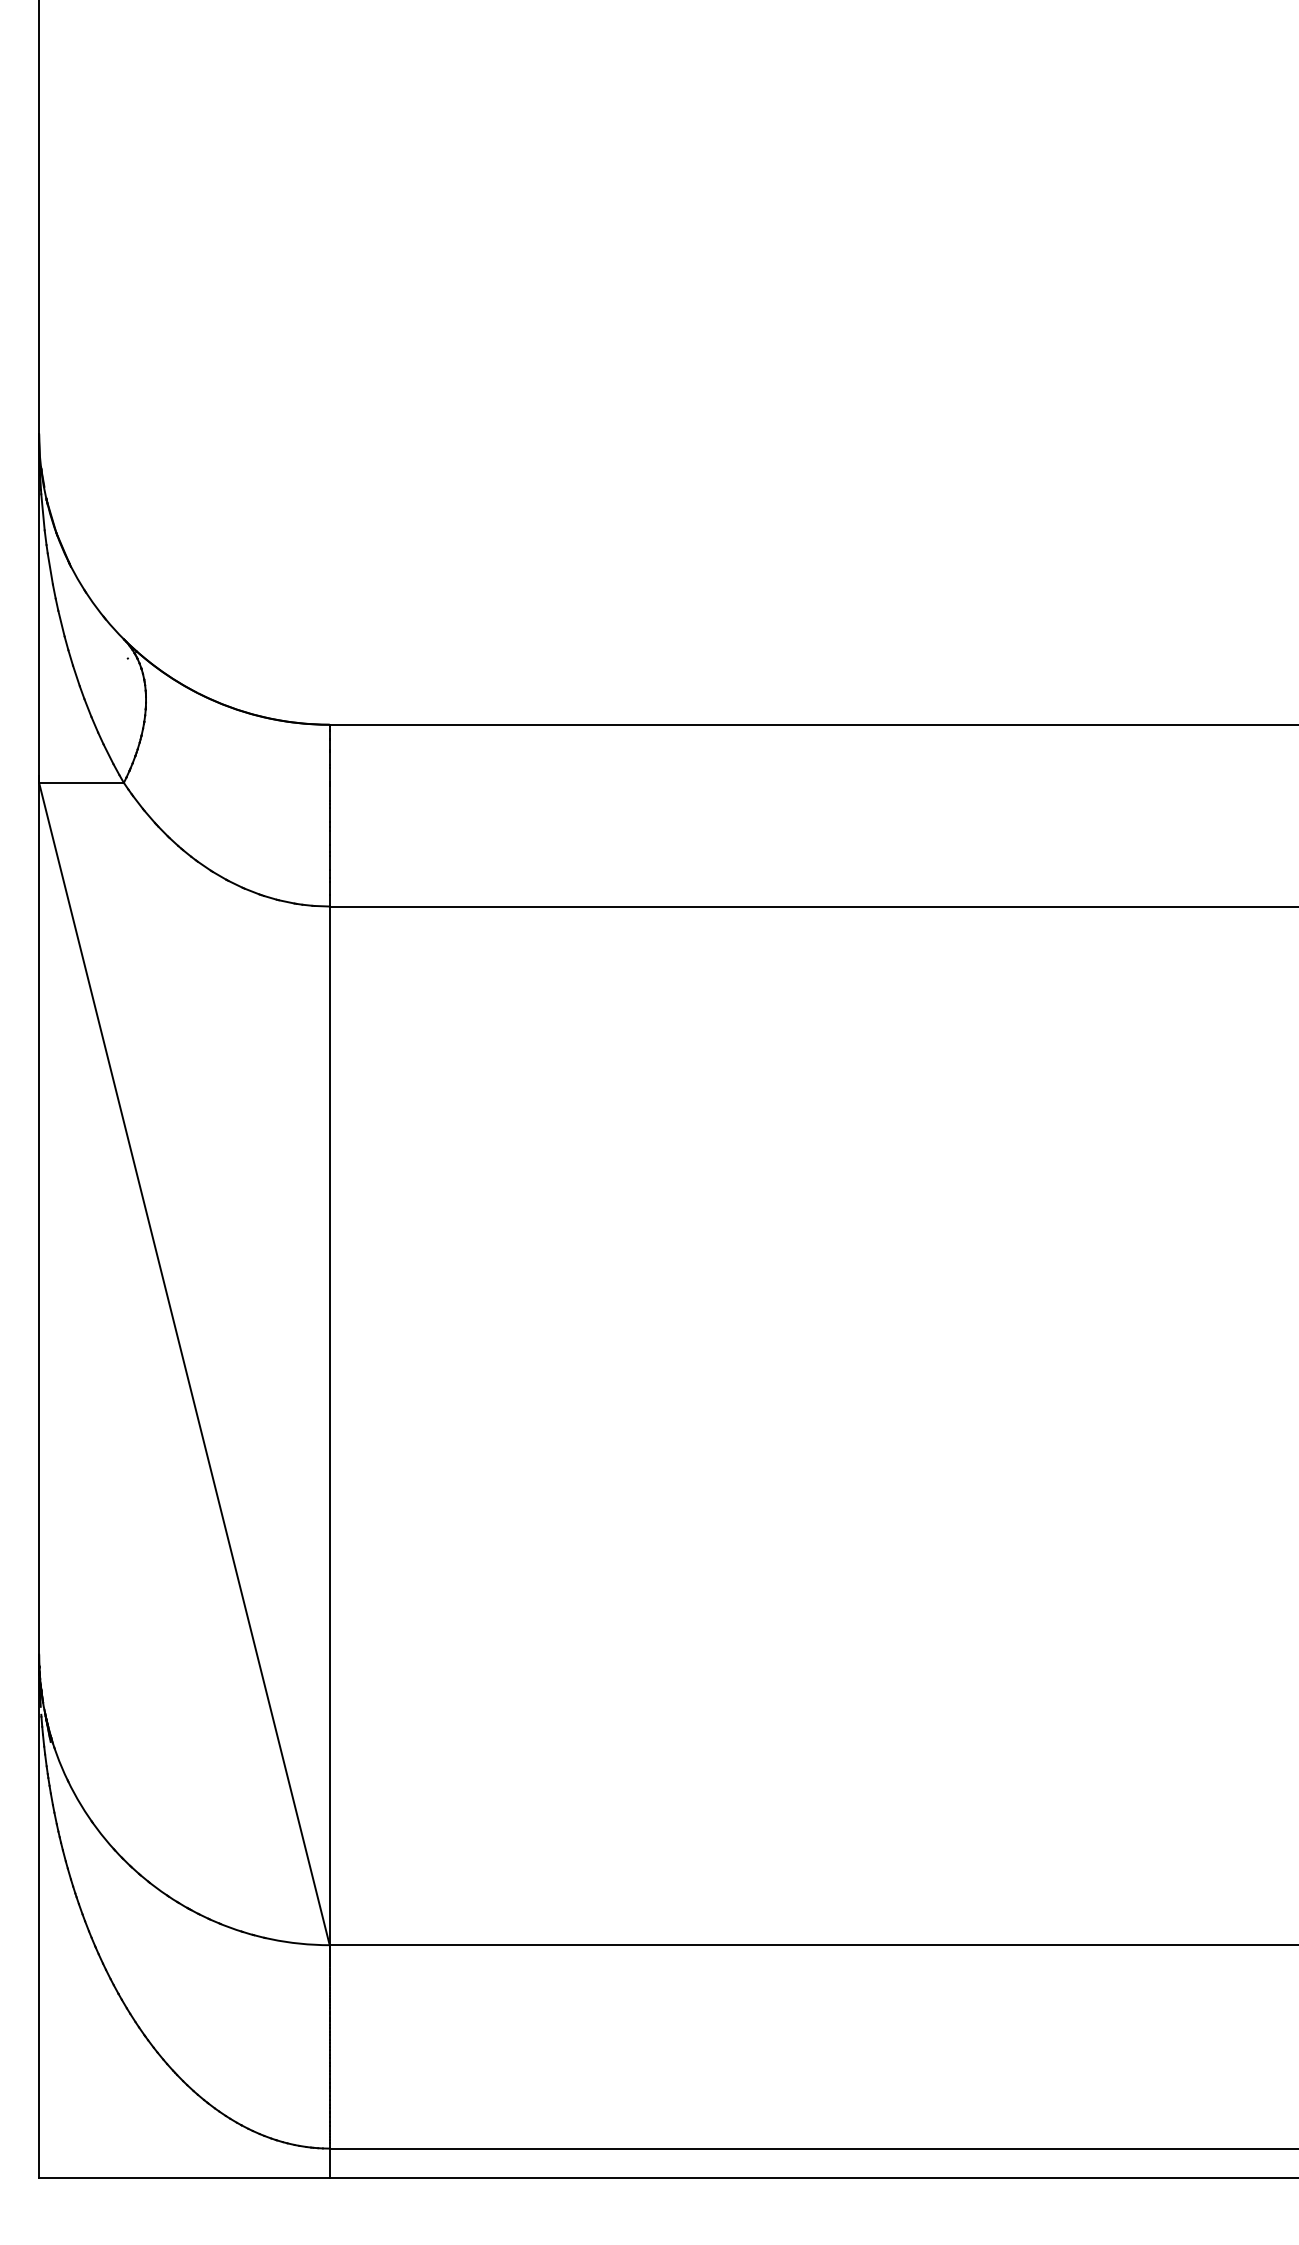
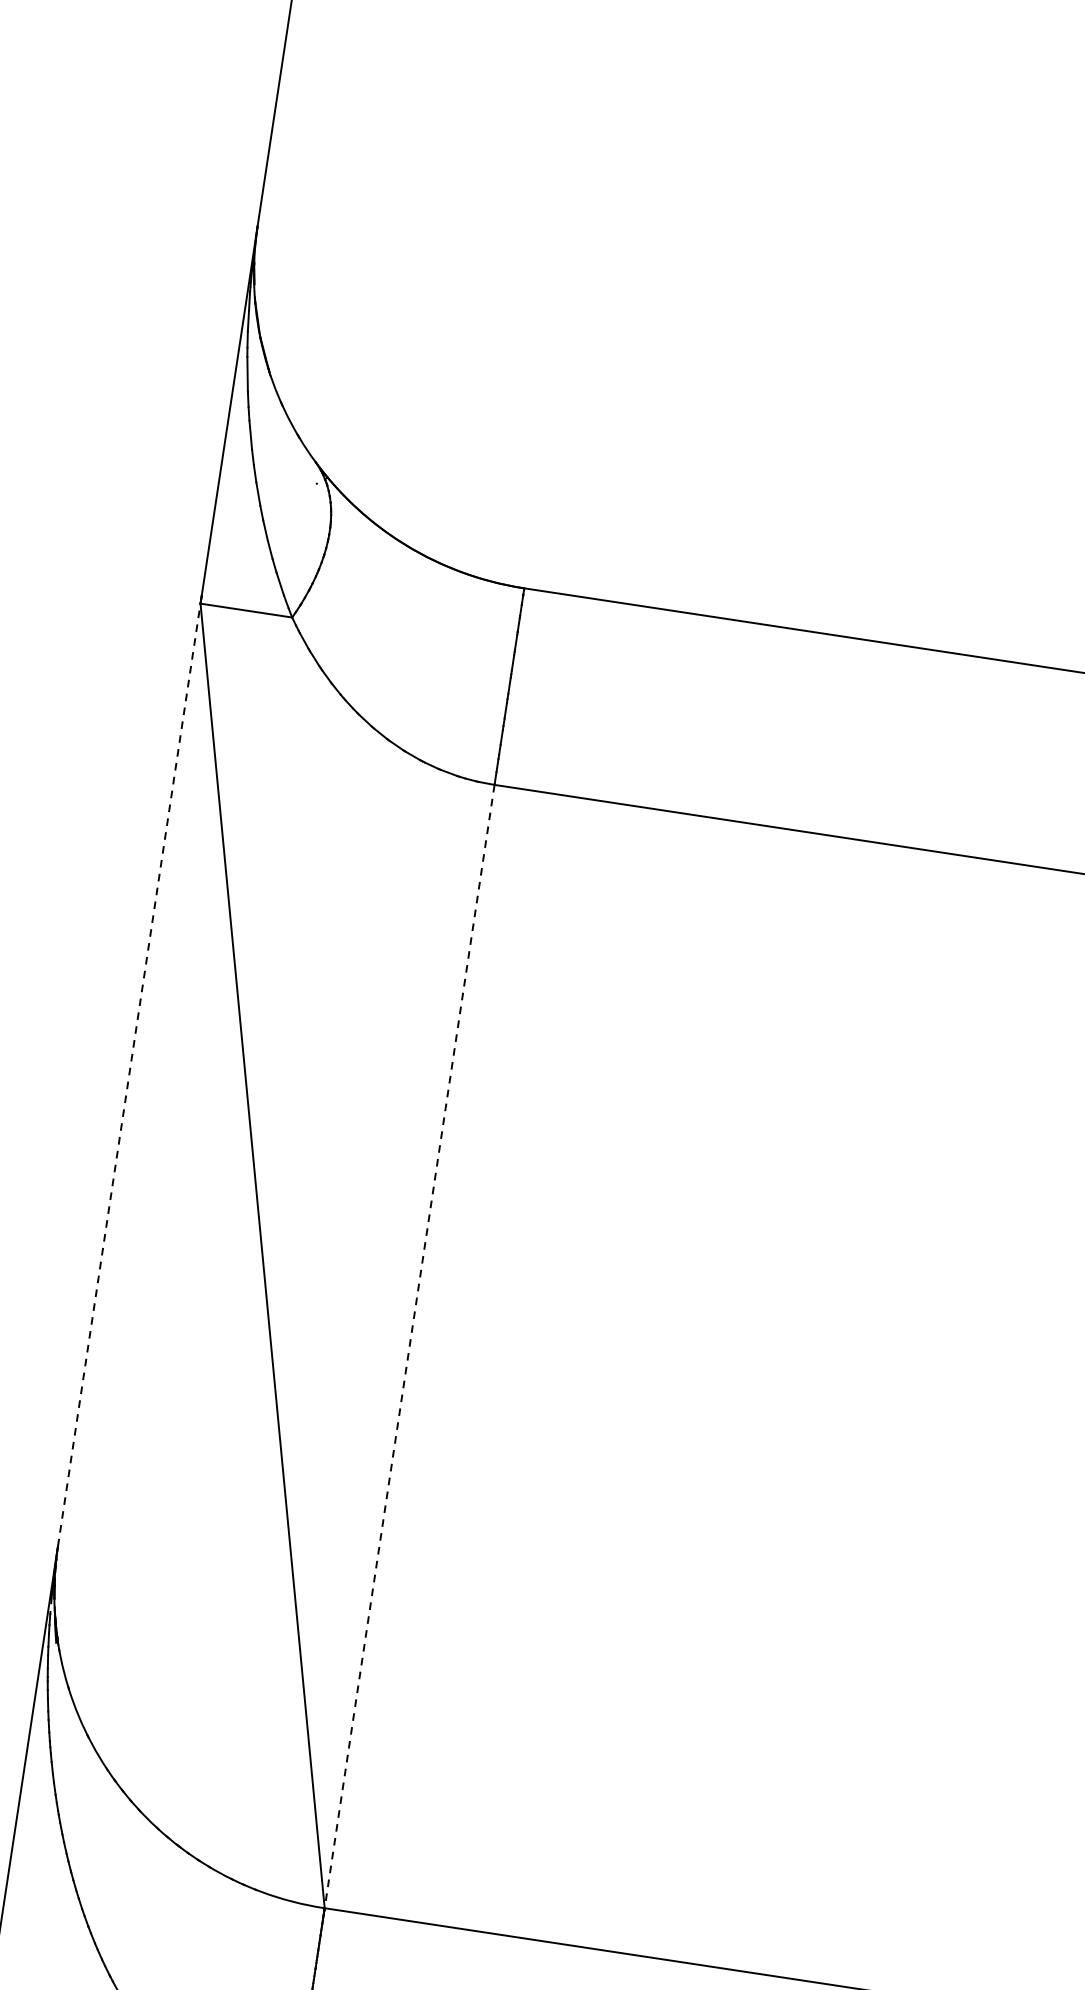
line: (39, 1218) -> (129, 1074), solid -> dashed
line: (329, 1426) -> (409, 1347), solid -> dashed

